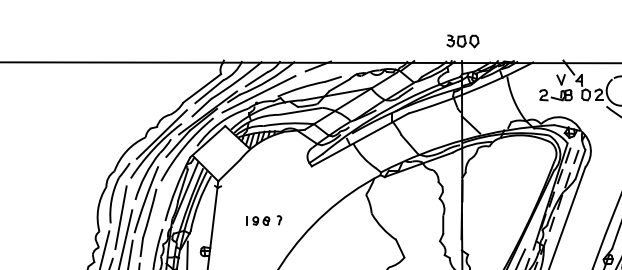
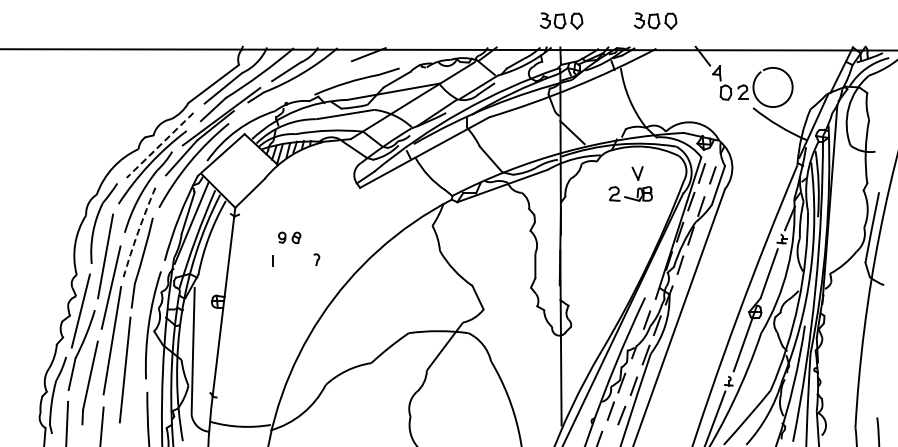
part: (533, 40) -> (655, 20), added
part: (561, 85) -> (637, 180), moved
line: (258, 94) -> (289, 91), removed
line: (162, 134) -> (160, 145), solid -> dashed
arc: (145, 199) -> (138, 232), solid -> dashed
part: (261, 220) -> (289, 237), moved

